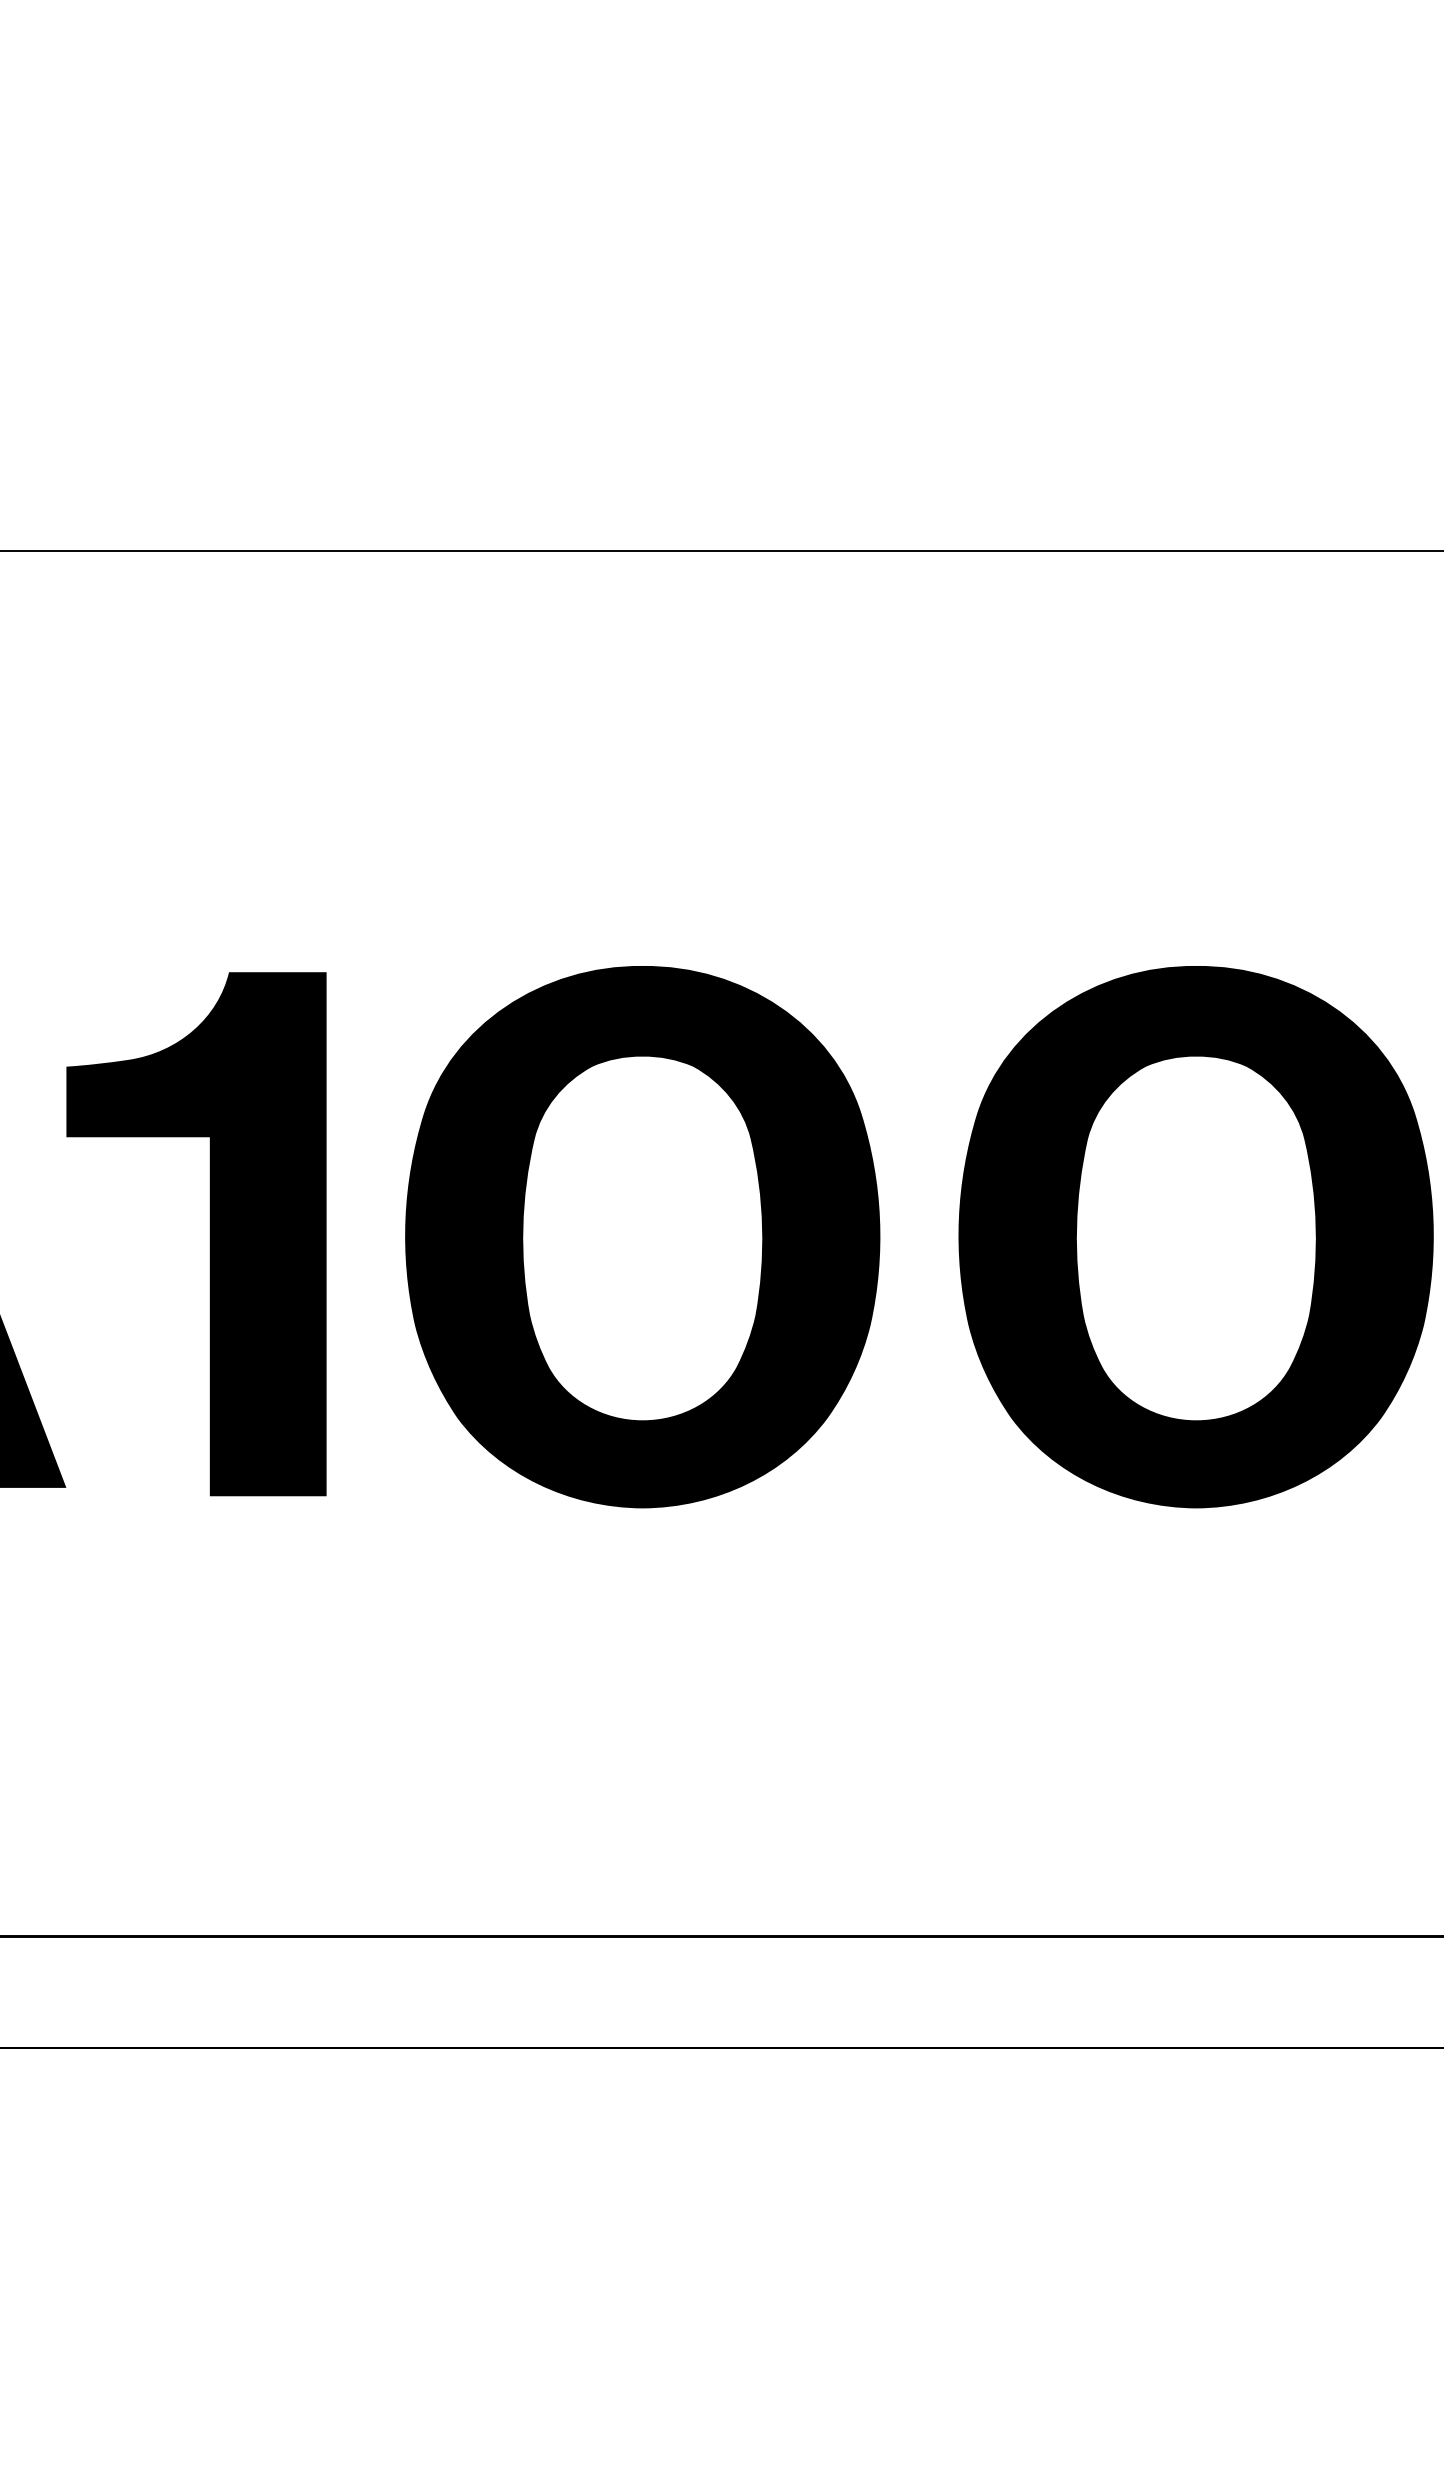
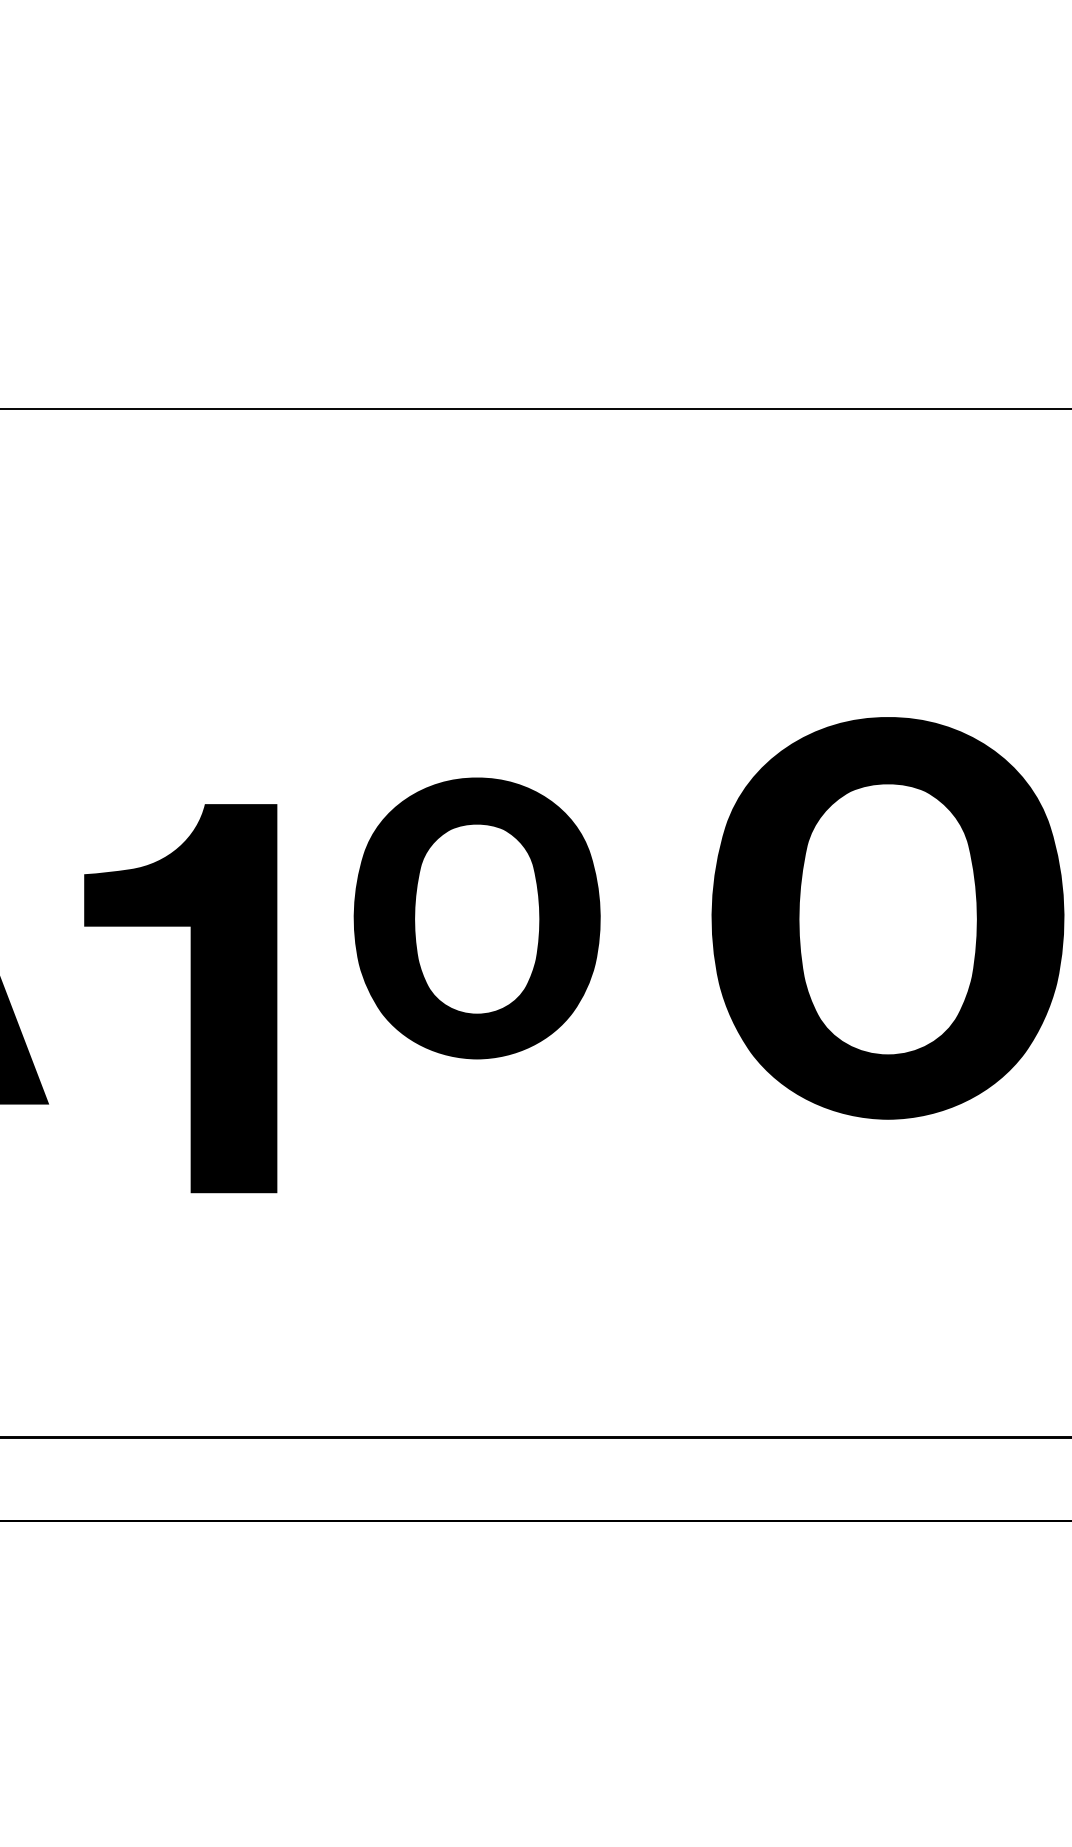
part: (209, 1234) -> (190, 998), moved
part: (642, 1237) -> (476, 918), size x0.7

